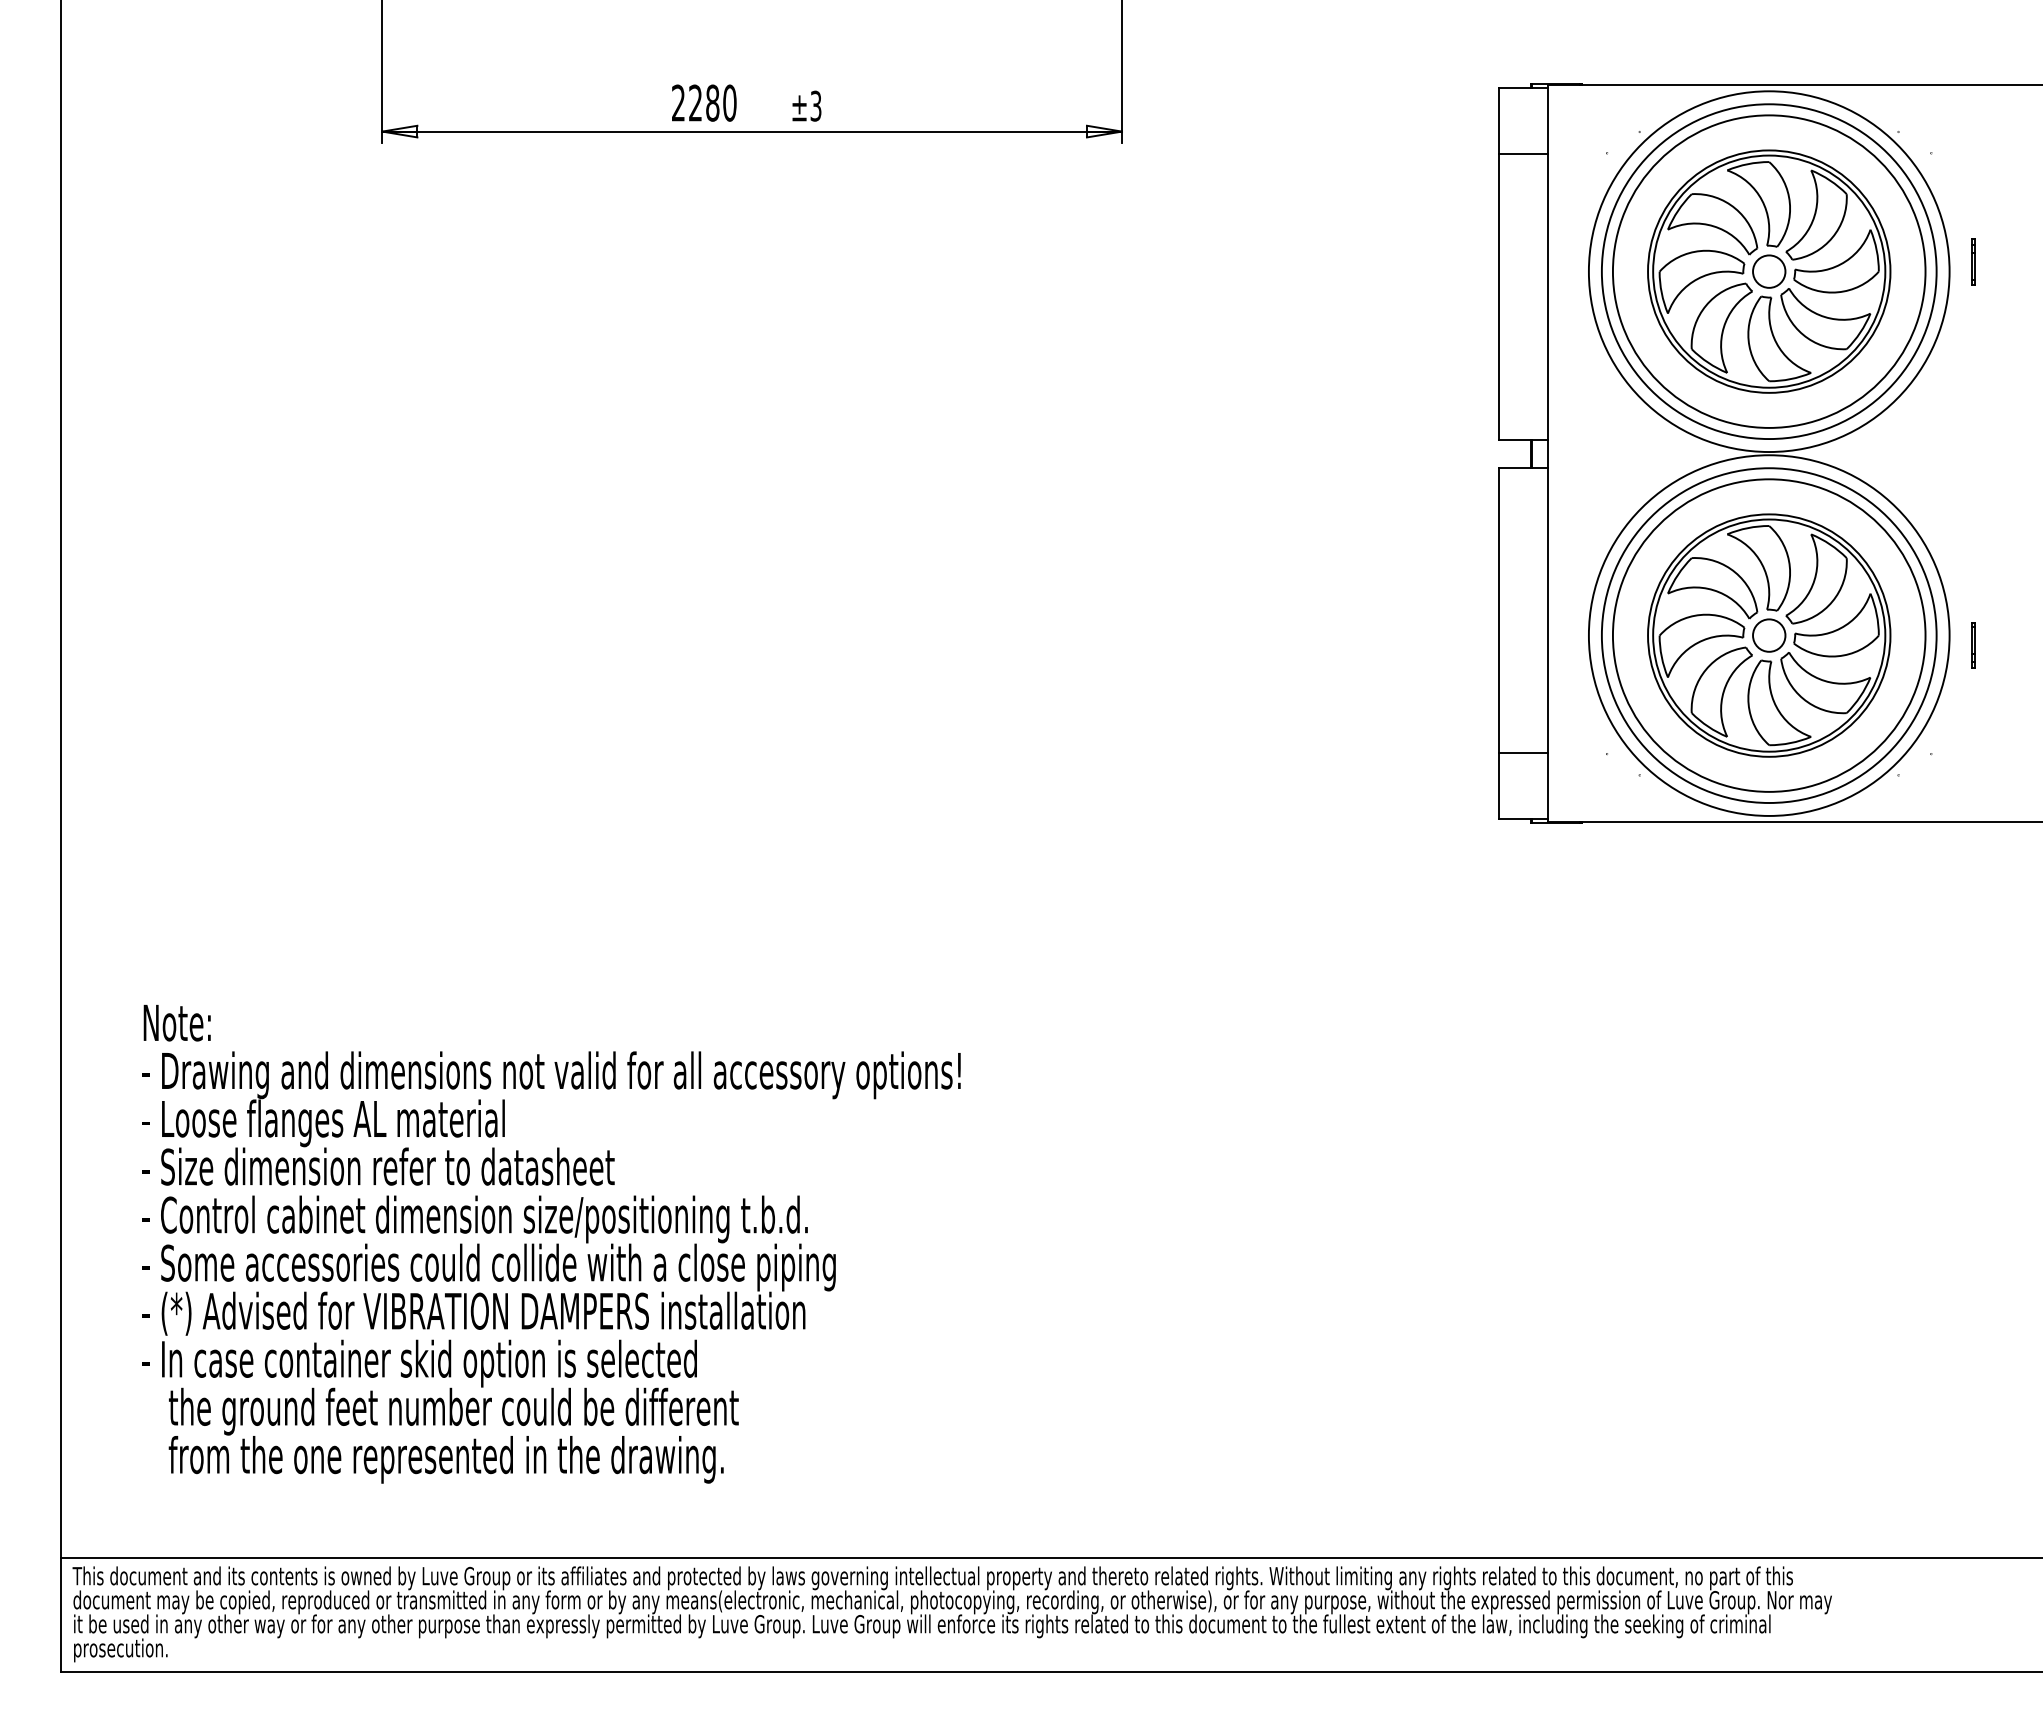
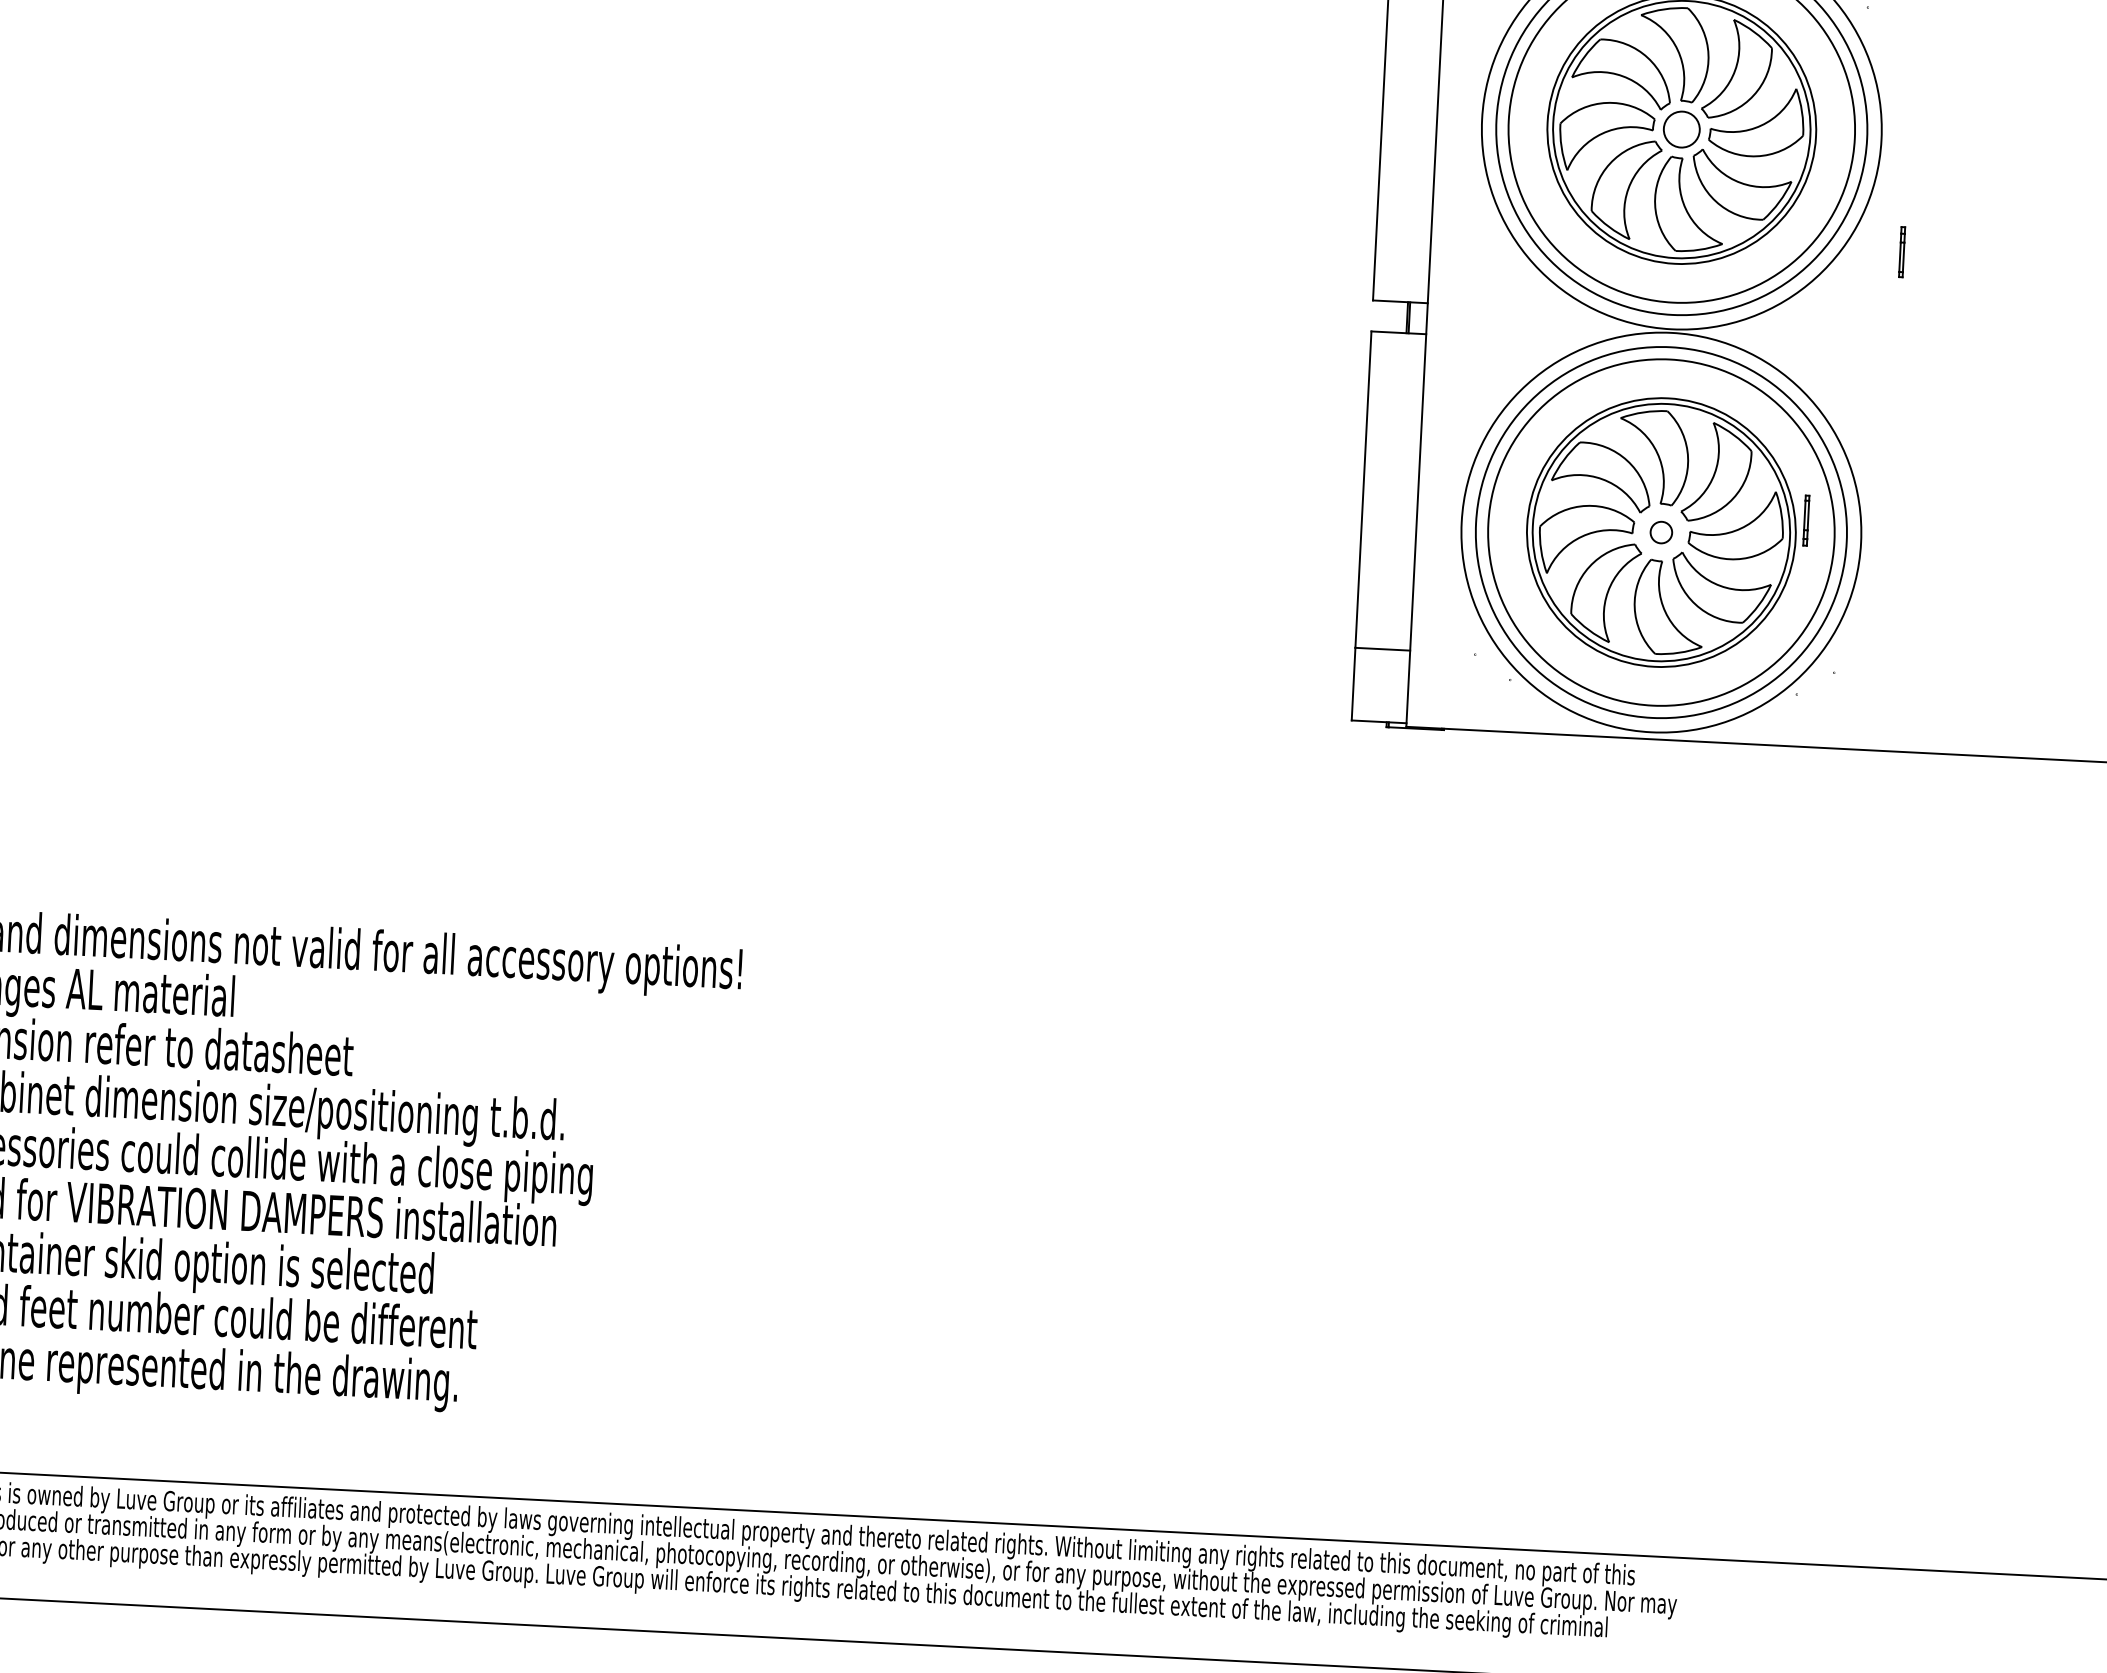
line: (1972, 261) -> (1901, 251), moved
circle: (1769, 635) -> (1661, 532), size x0.6
line: (1972, 645) -> (1805, 520), moved

